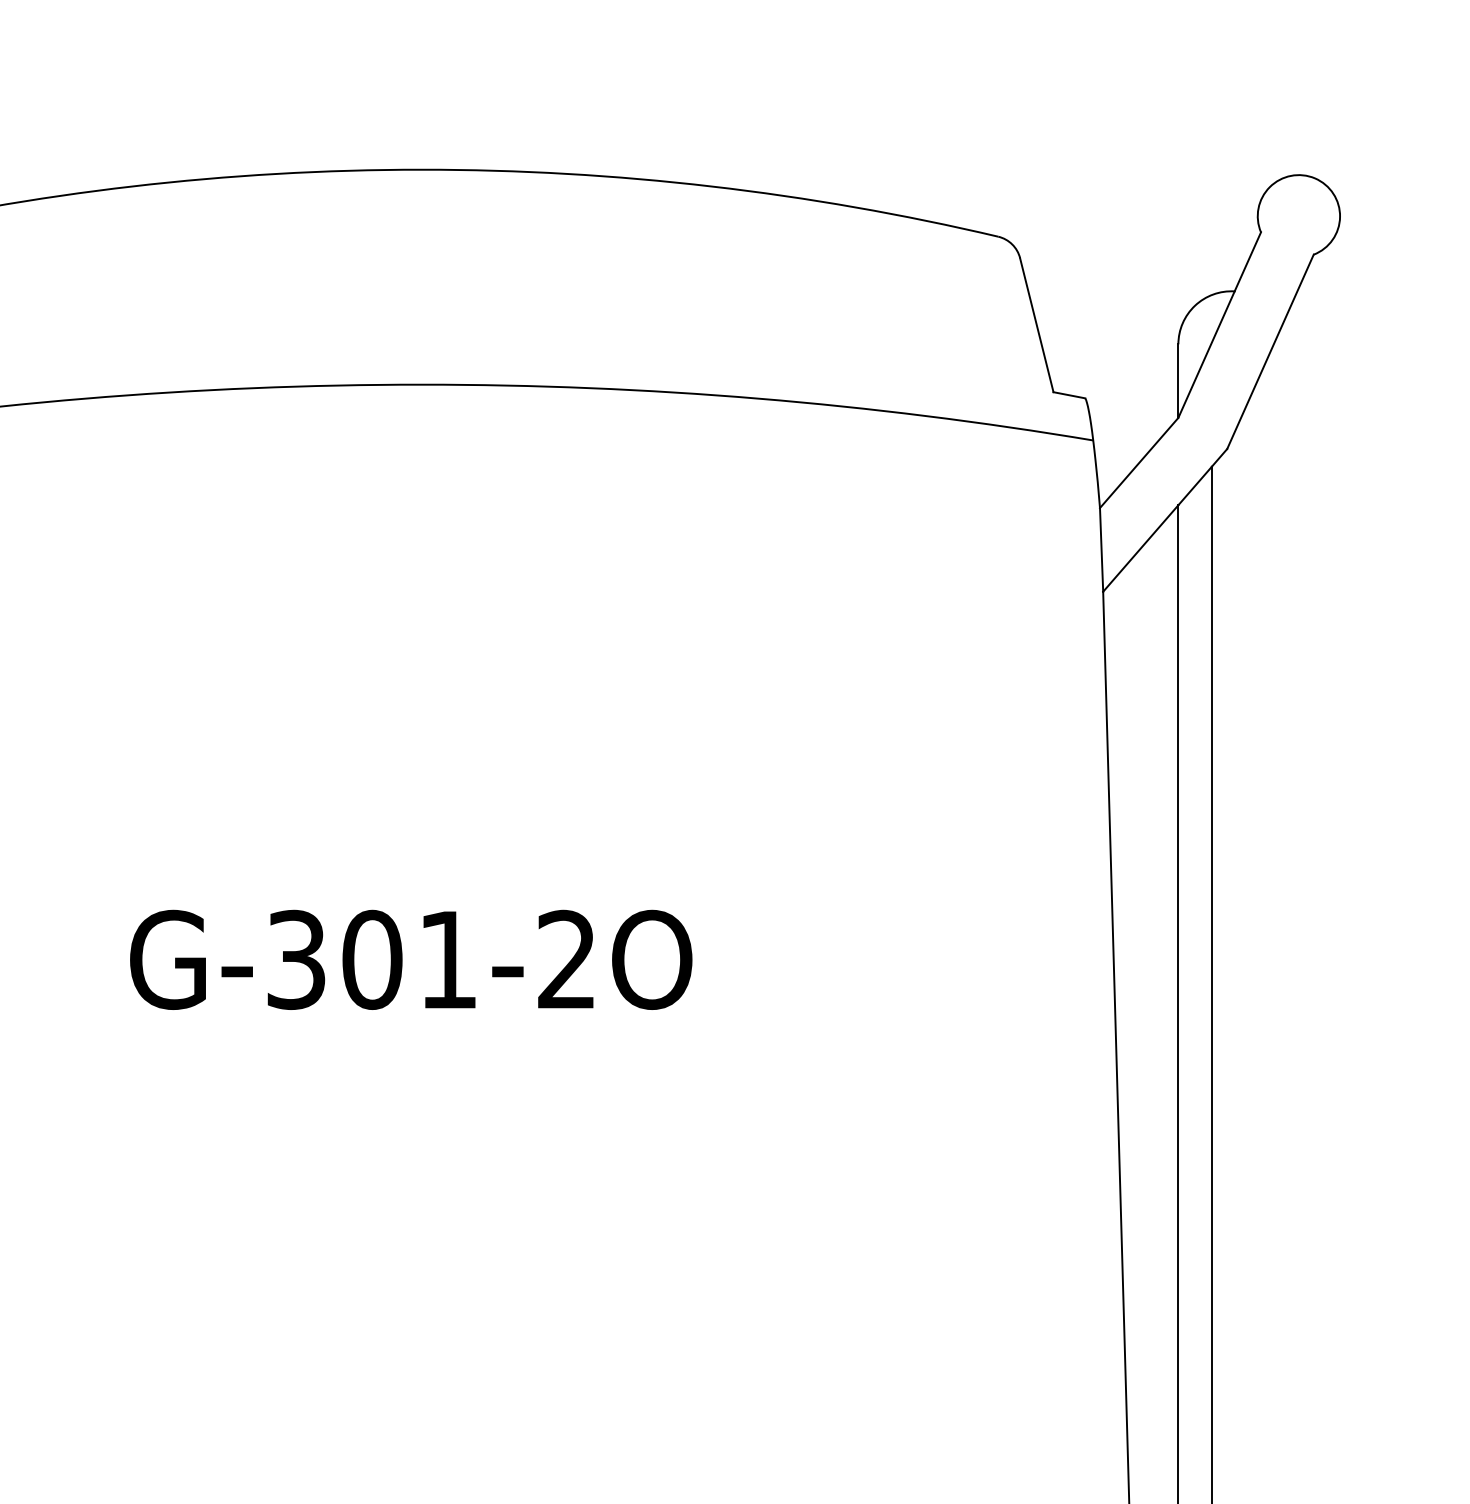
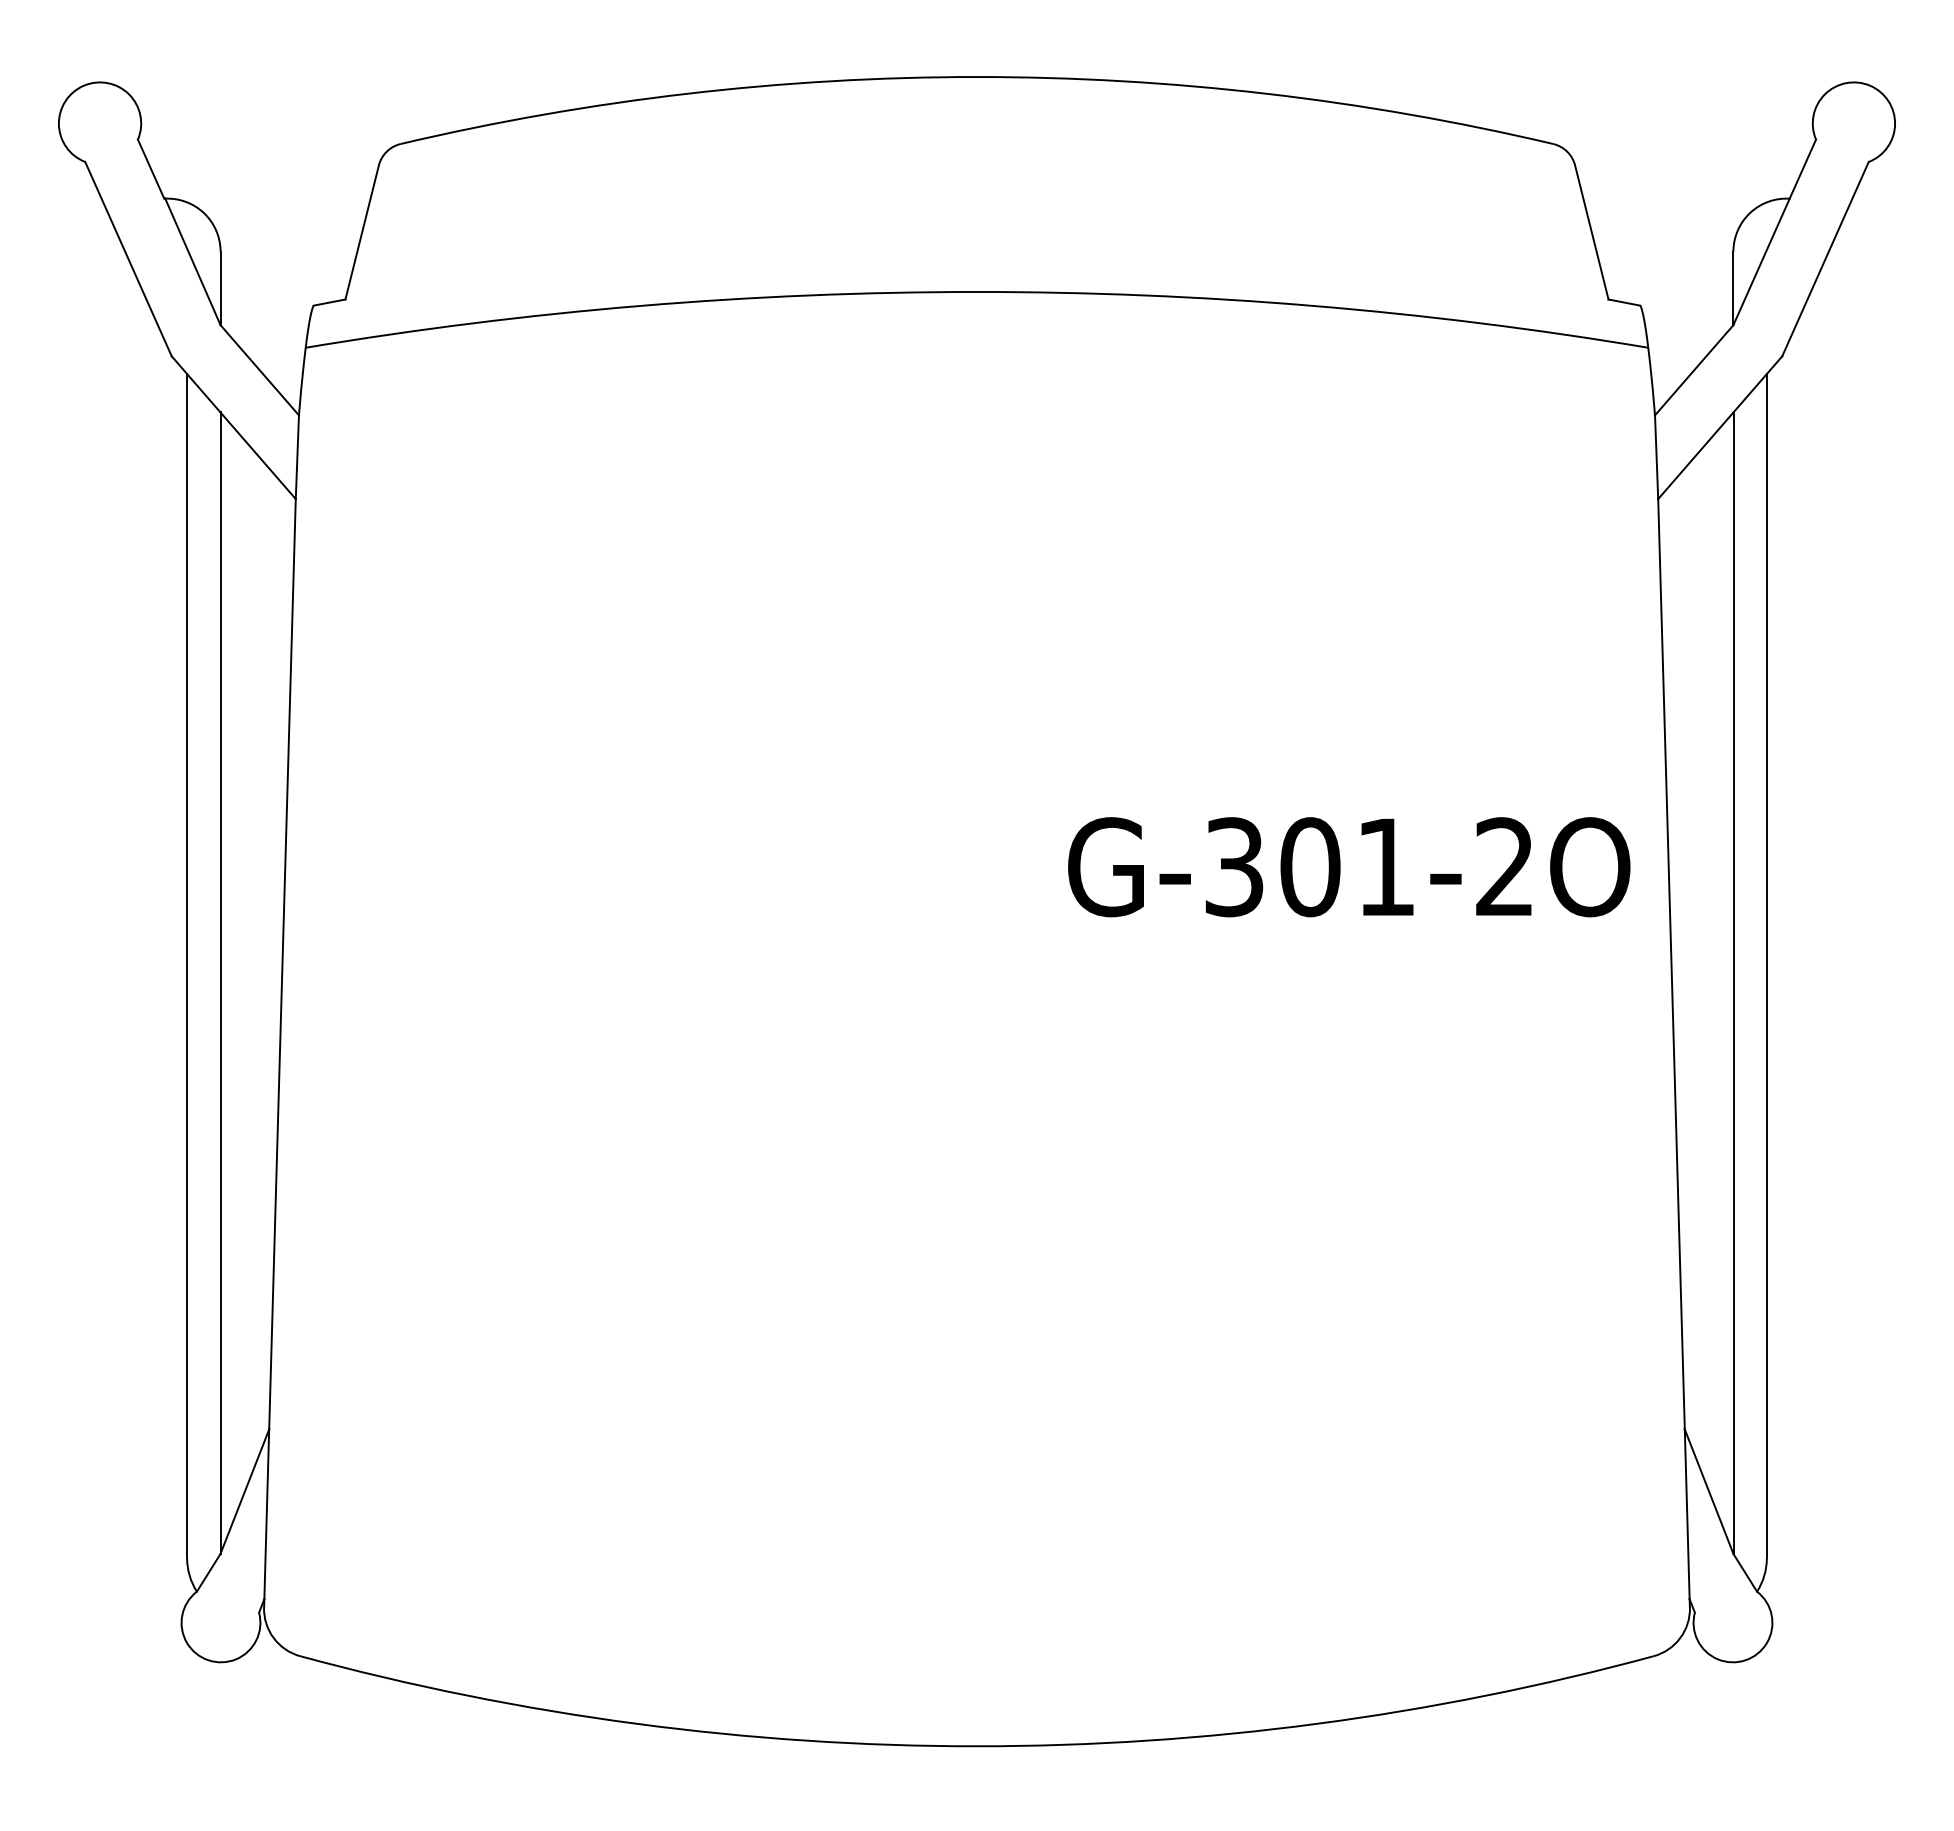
text: (411, 960) -> (1349, 867), moved

